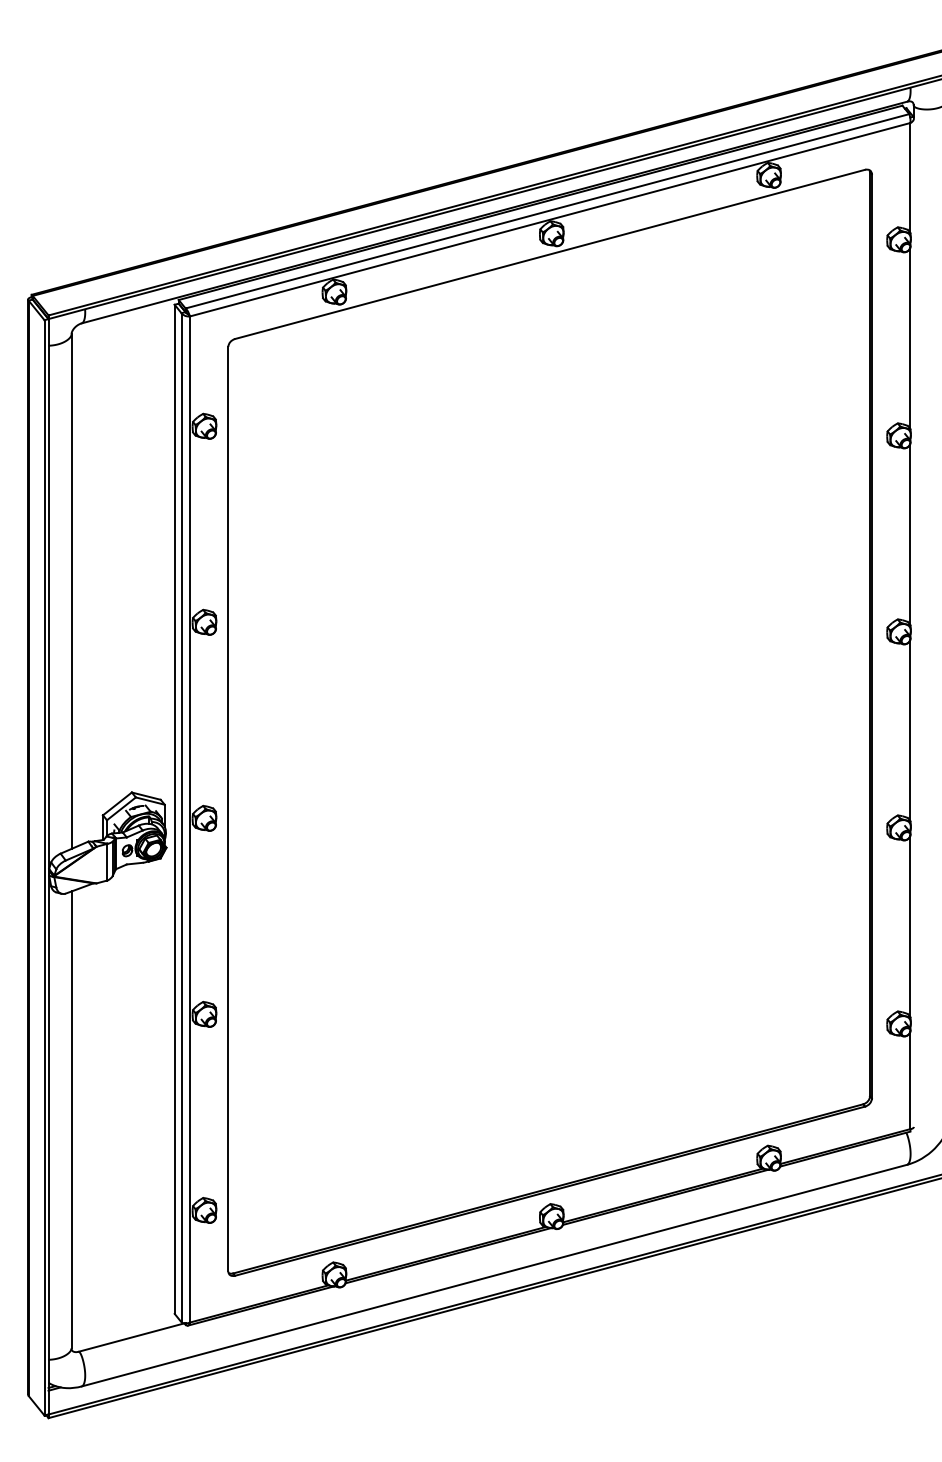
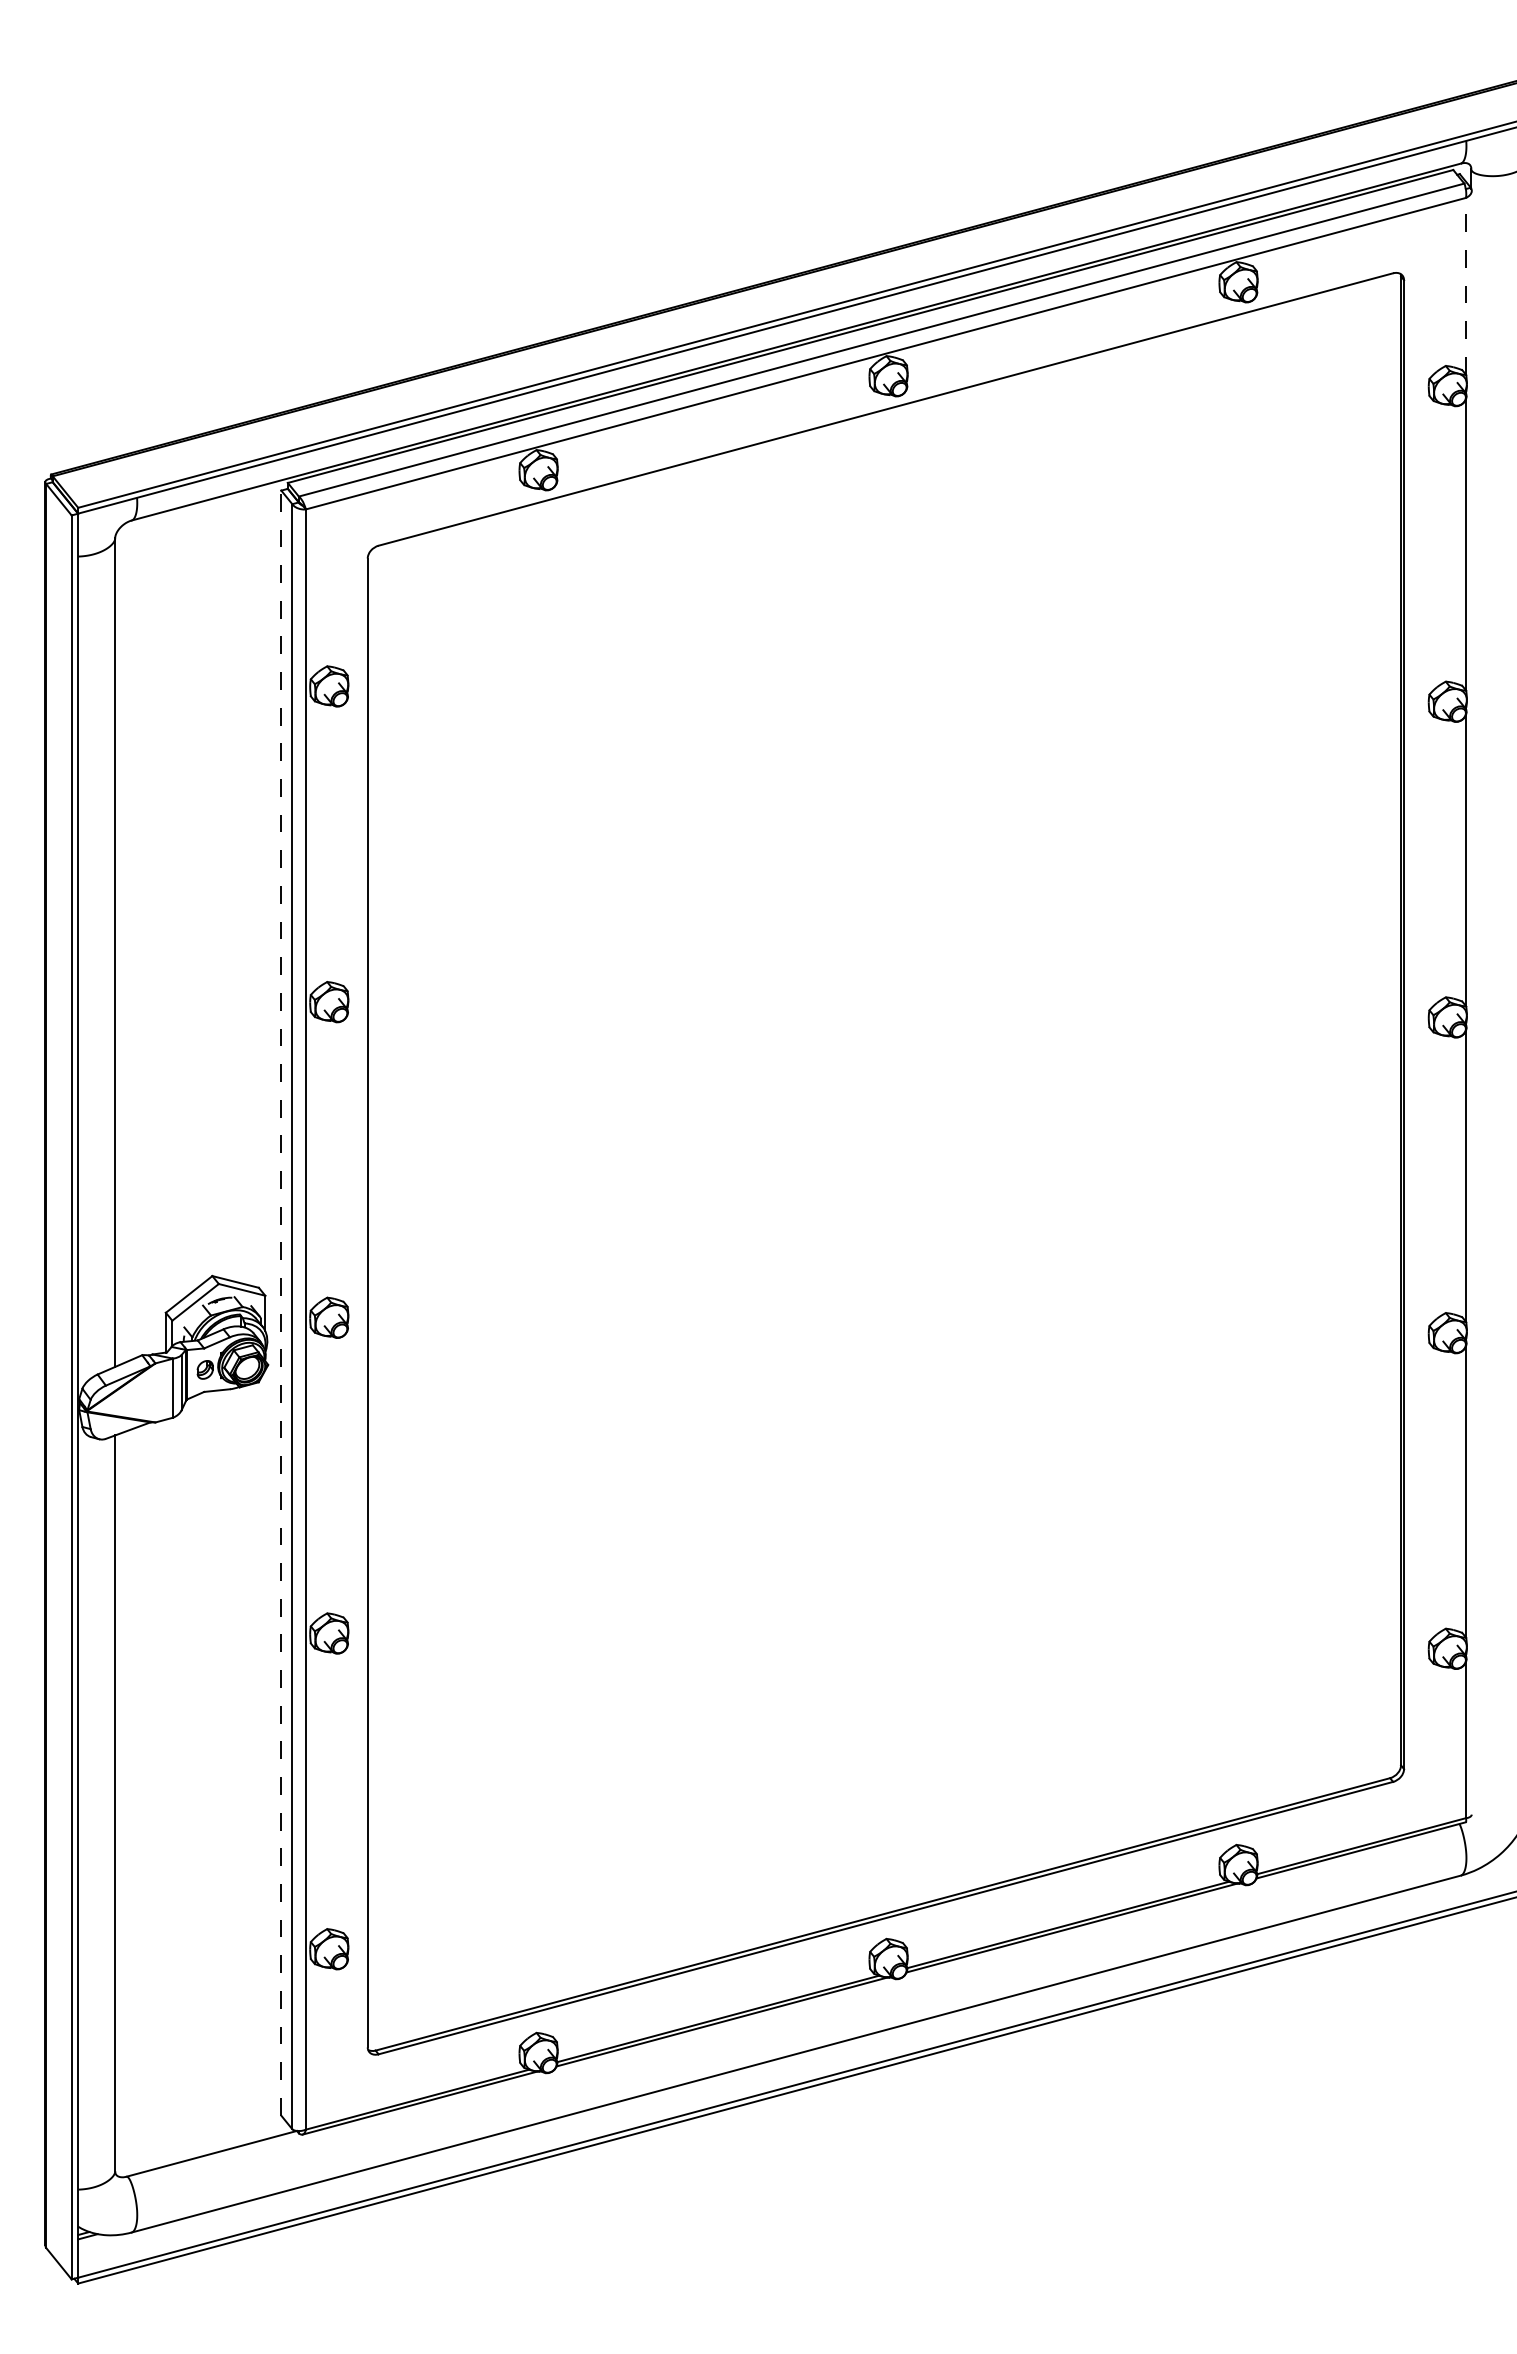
line: (910, 177) -> (1466, 285), solid -> dashed
line: (174, 809) -> (281, 1303), solid -> dashed

